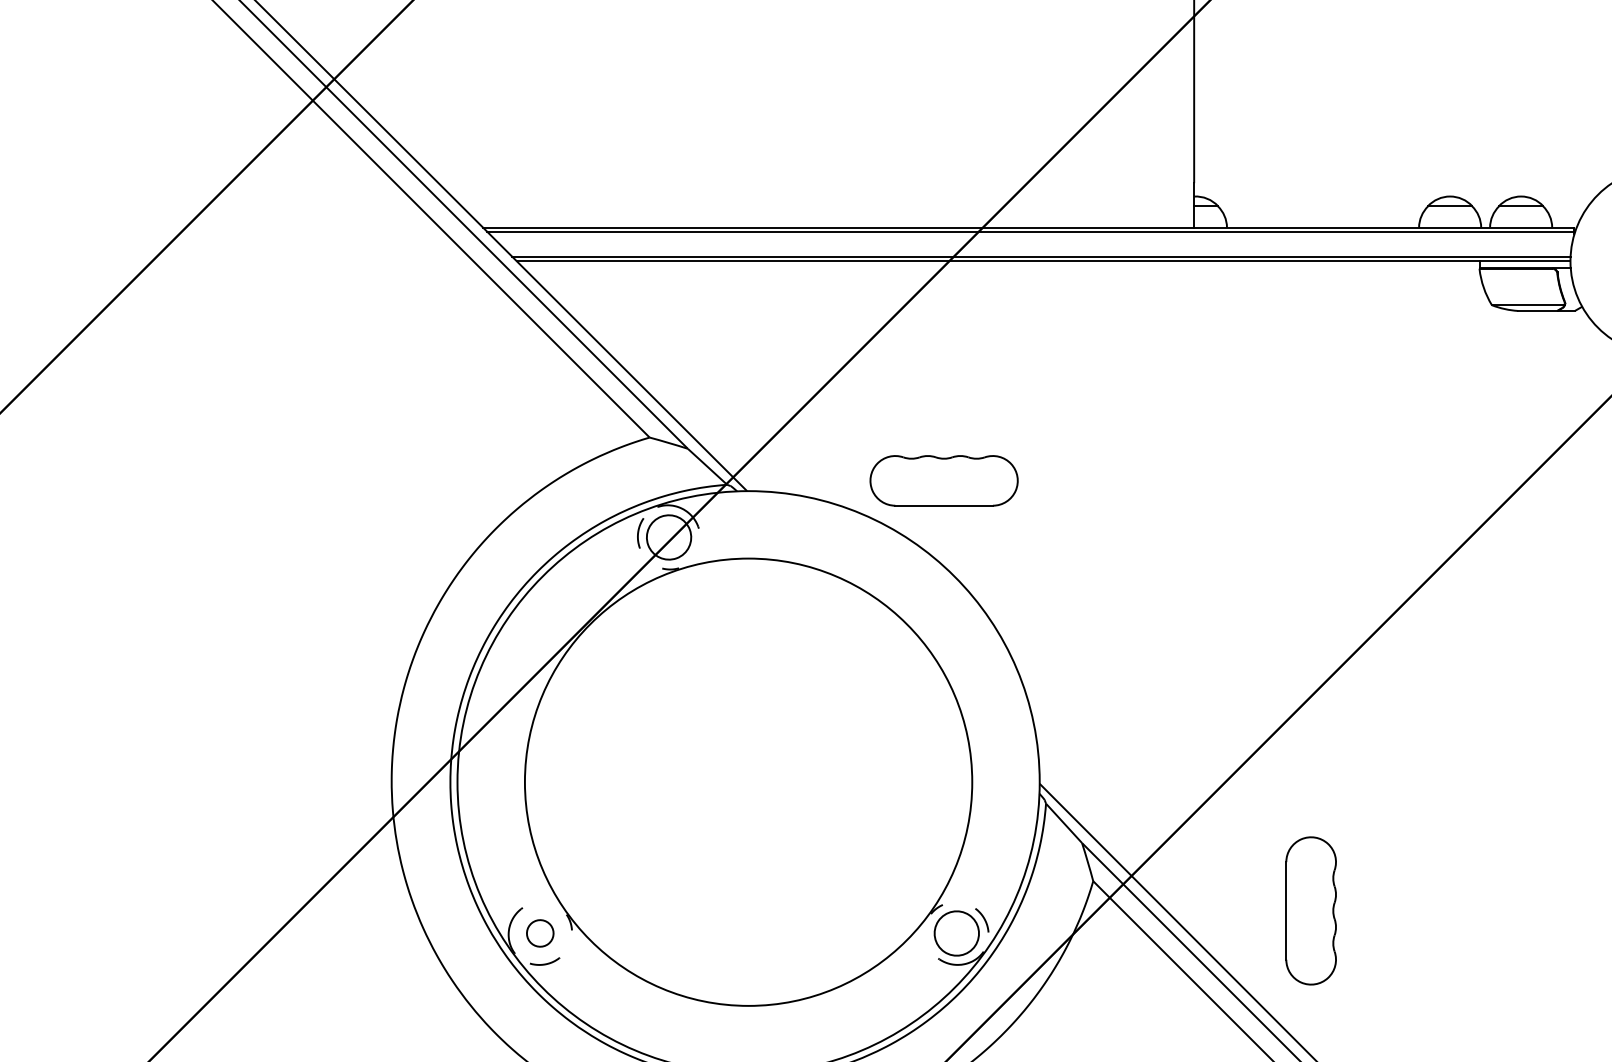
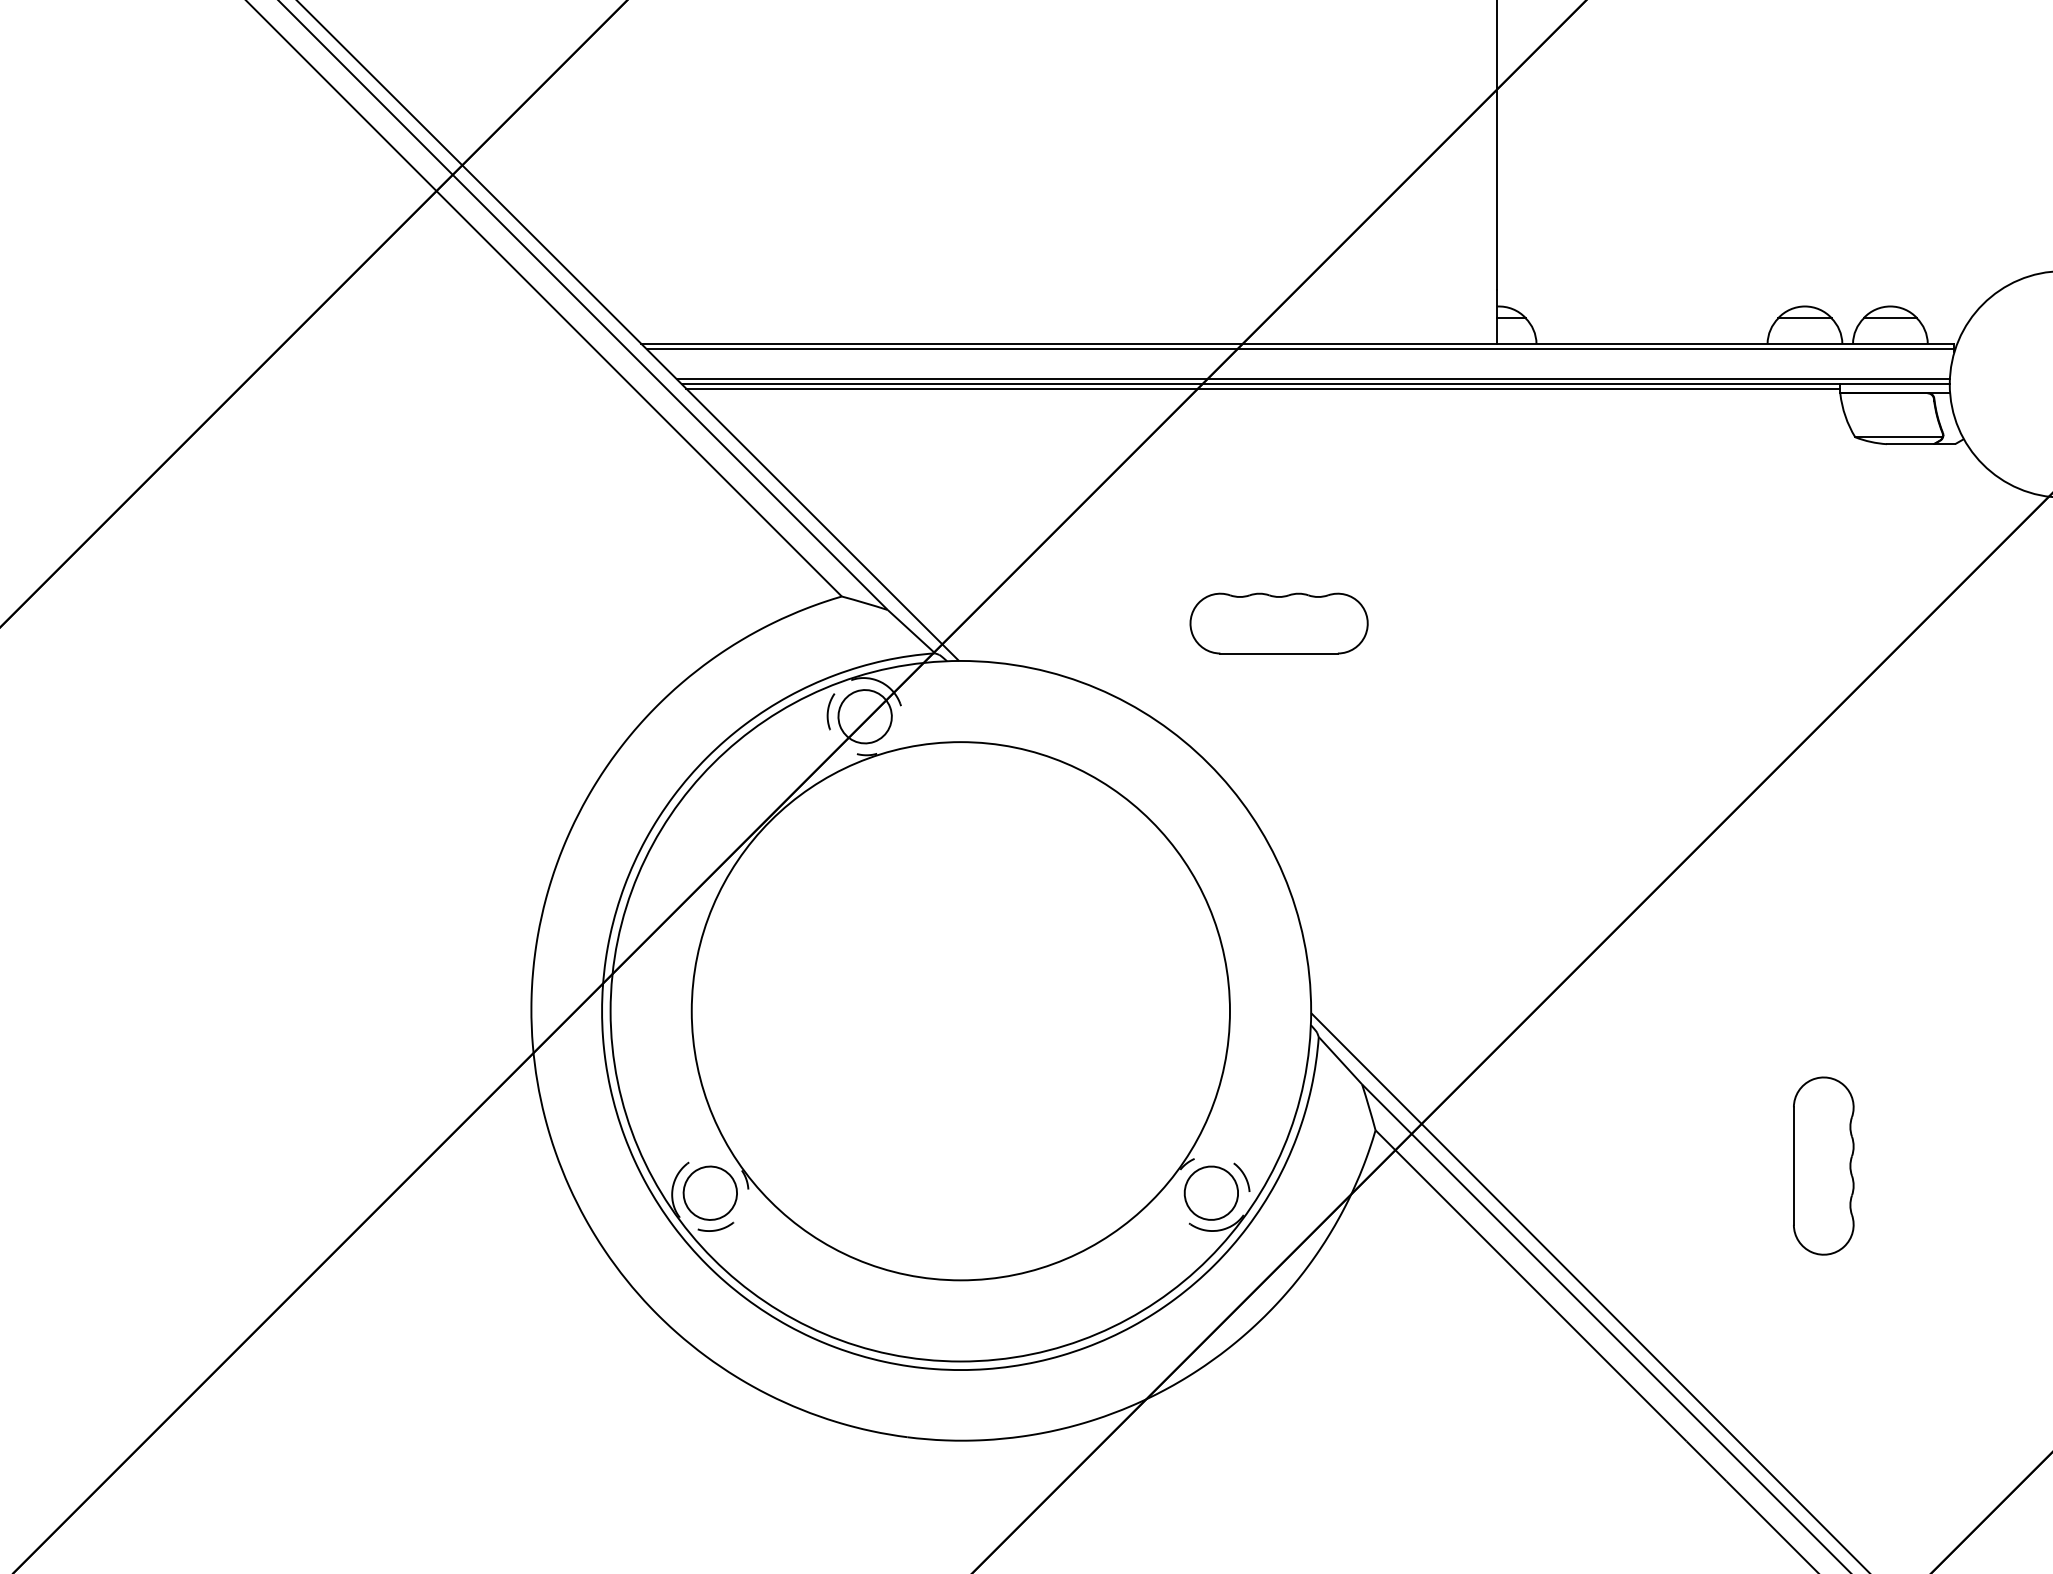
line: (1000, 264) -> (1263, 388), added
part: (943, 480) -> (1278, 623), moved
part: (1310, 910) -> (1823, 1165), moved
part: (539, 932) -> (709, 1192), size x1.67

